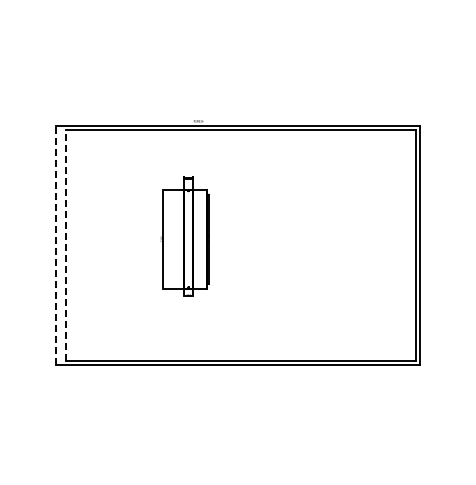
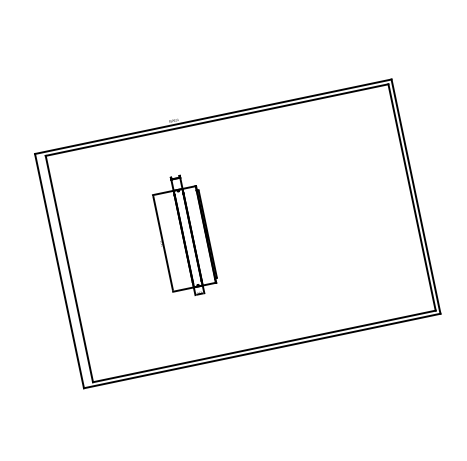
line: (55, 245) -> (59, 271), dashed -> solid
line: (65, 245) -> (68, 269), dashed -> solid

